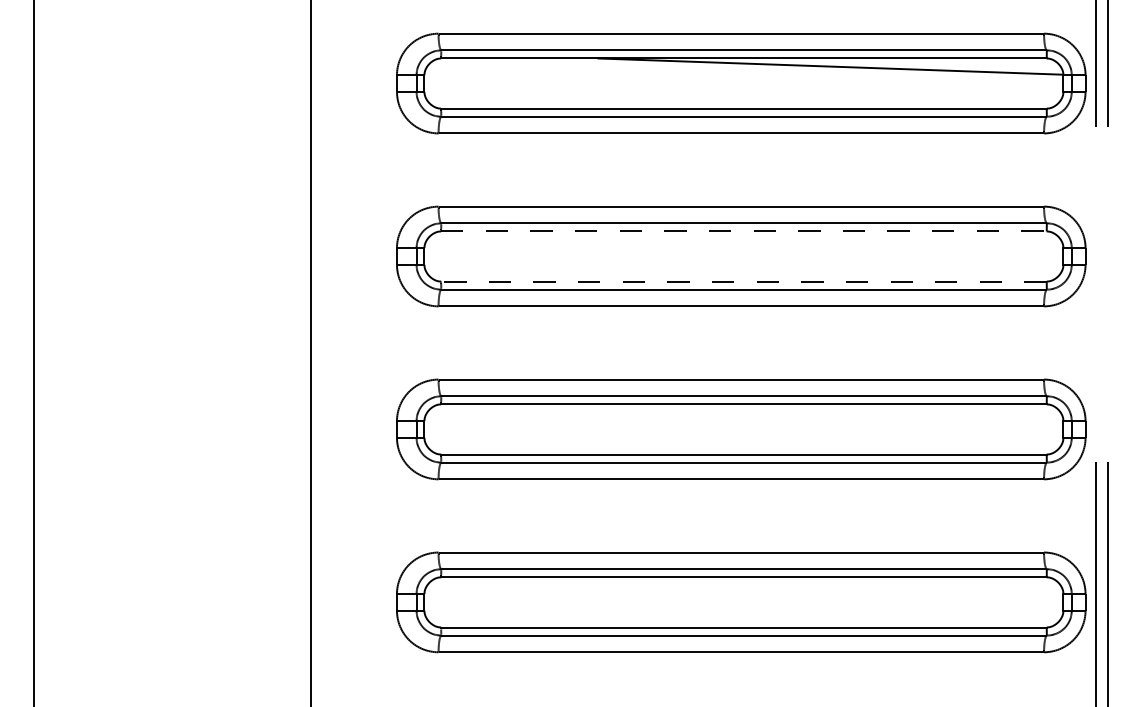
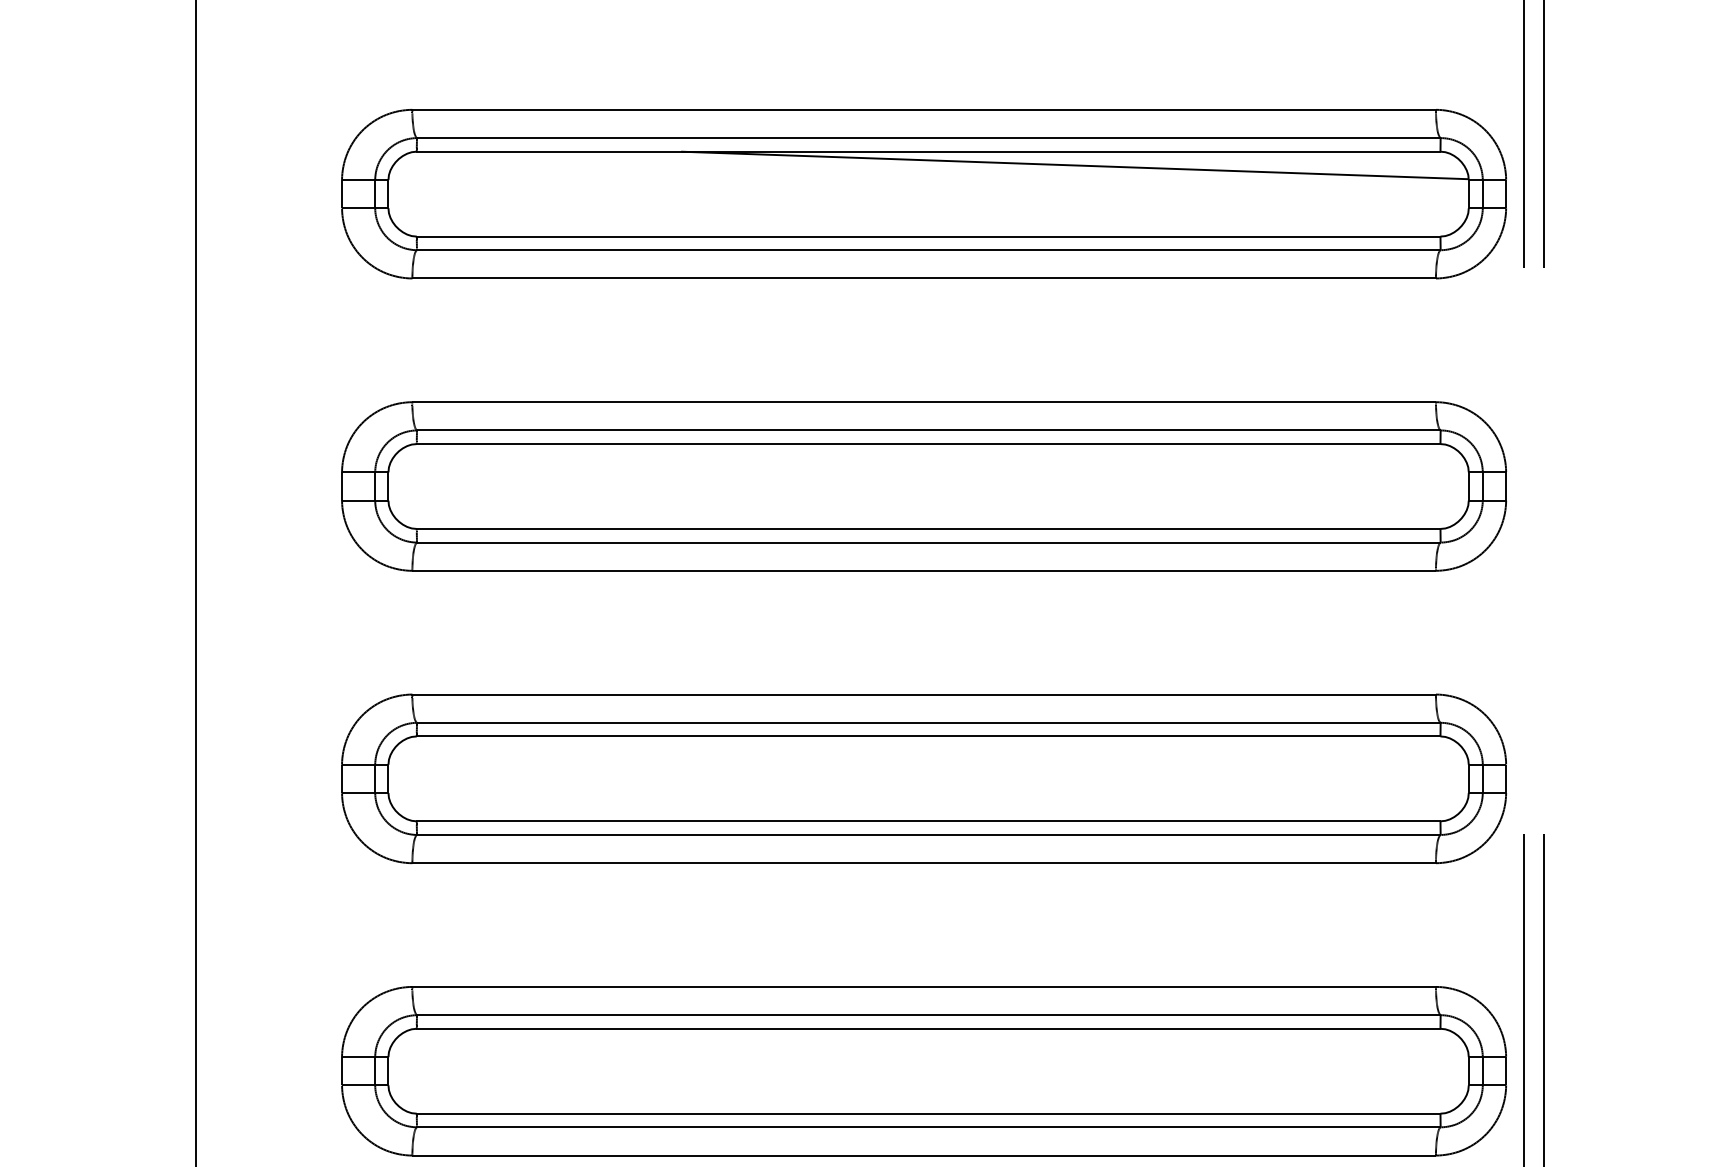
line: (743, 231) -> (927, 444), dashed -> solid
line: (743, 281) -> (927, 528), dashed -> solid

